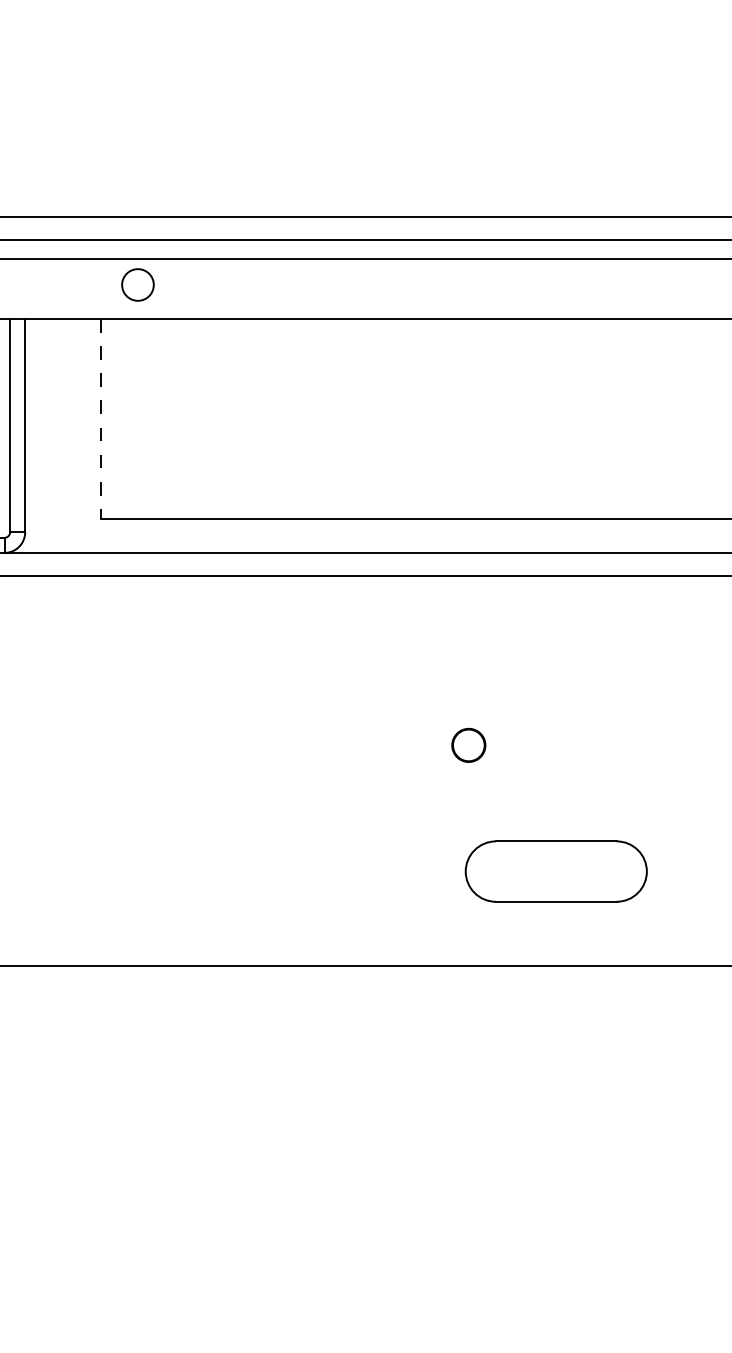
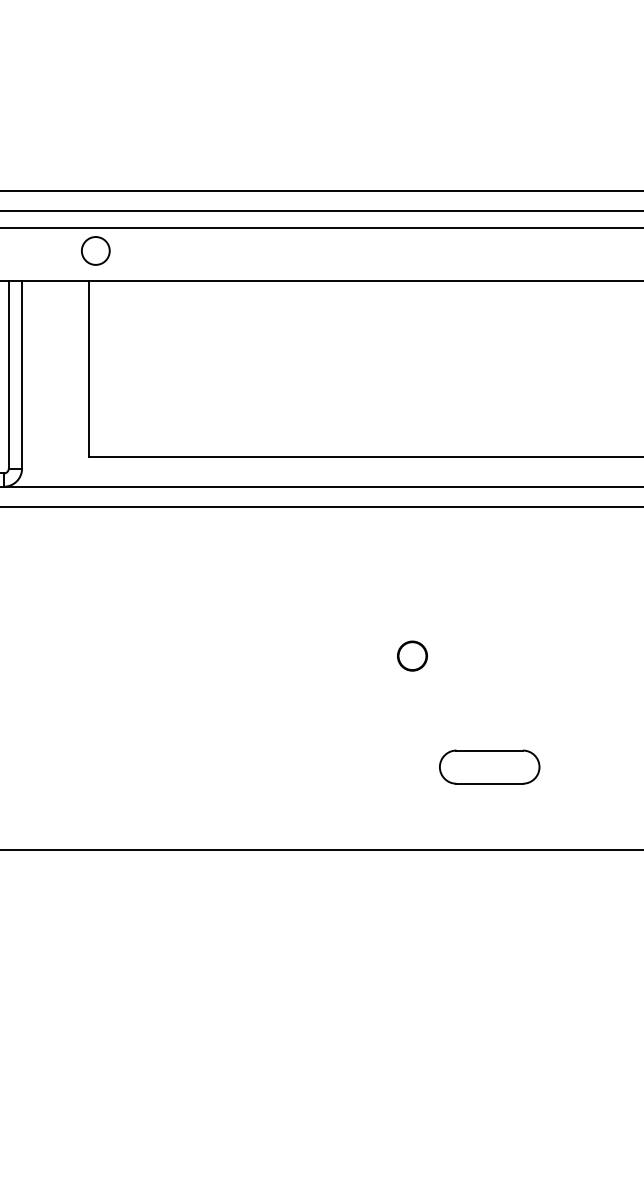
circle: (137, 284) -> (95, 250), moved
line: (100, 419) -> (88, 369), dashed -> solid
part: (556, 871) -> (489, 767), size x0.62

